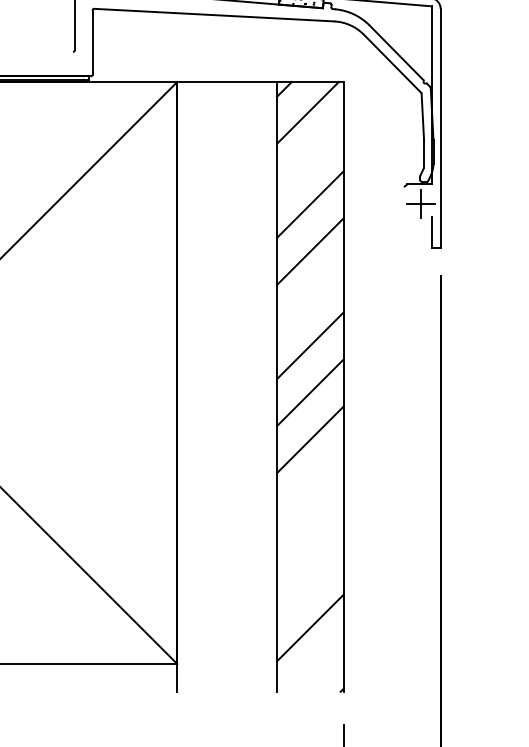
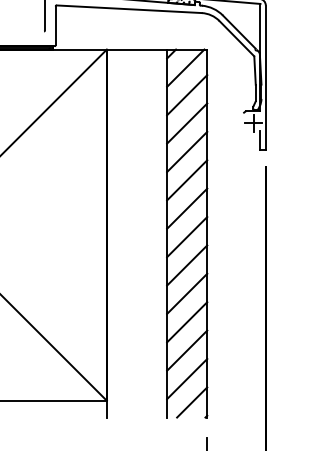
line: (310, 158) -> (187, 95), added
line: (310, 298) -> (187, 180), added
line: (310, 486) -> (187, 293), added
line: (310, 534) -> (187, 322), added
line: (310, 580) -> (187, 350), added
line: (319, 666) -> (192, 402), added

